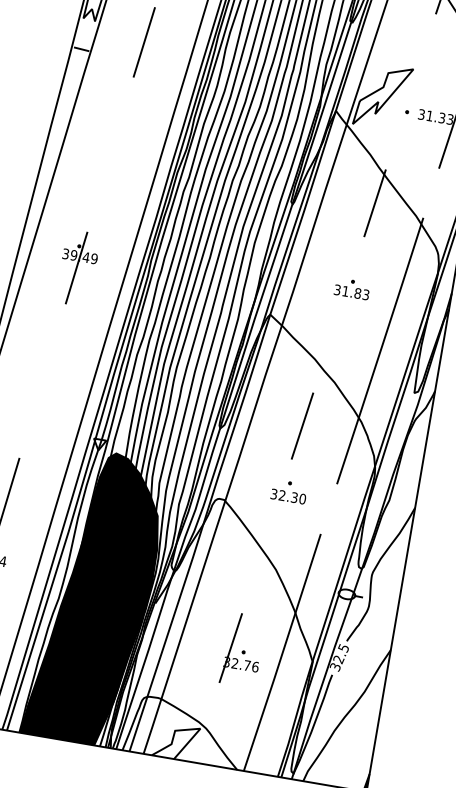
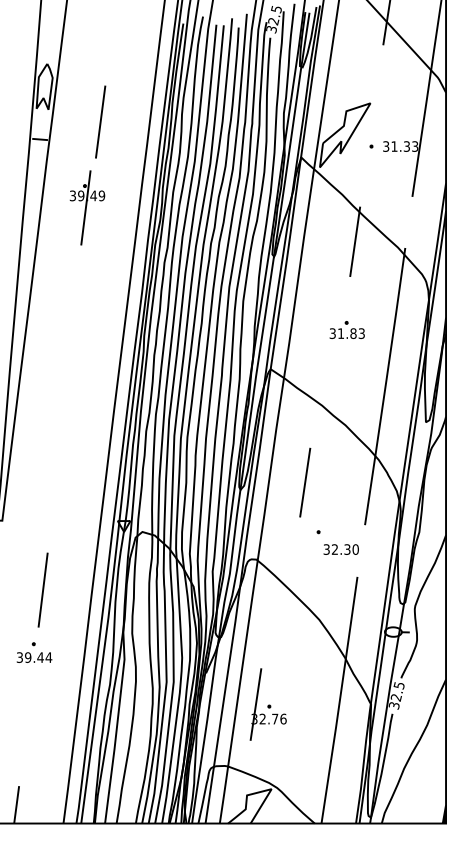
part: (78, 267) -> (87, 207), moved
line: (302, 425) -> (305, 482), moved
text: (287, 496) -> (340, 549), moved
fill: (95, 597) -> (146, 677), removed
part: (242, 649) -> (267, 704), moved

